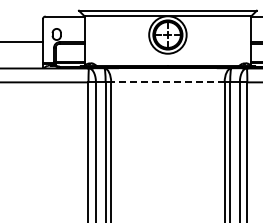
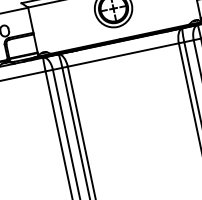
line: (167, 82) -> (122, 55), dashed -> solid

